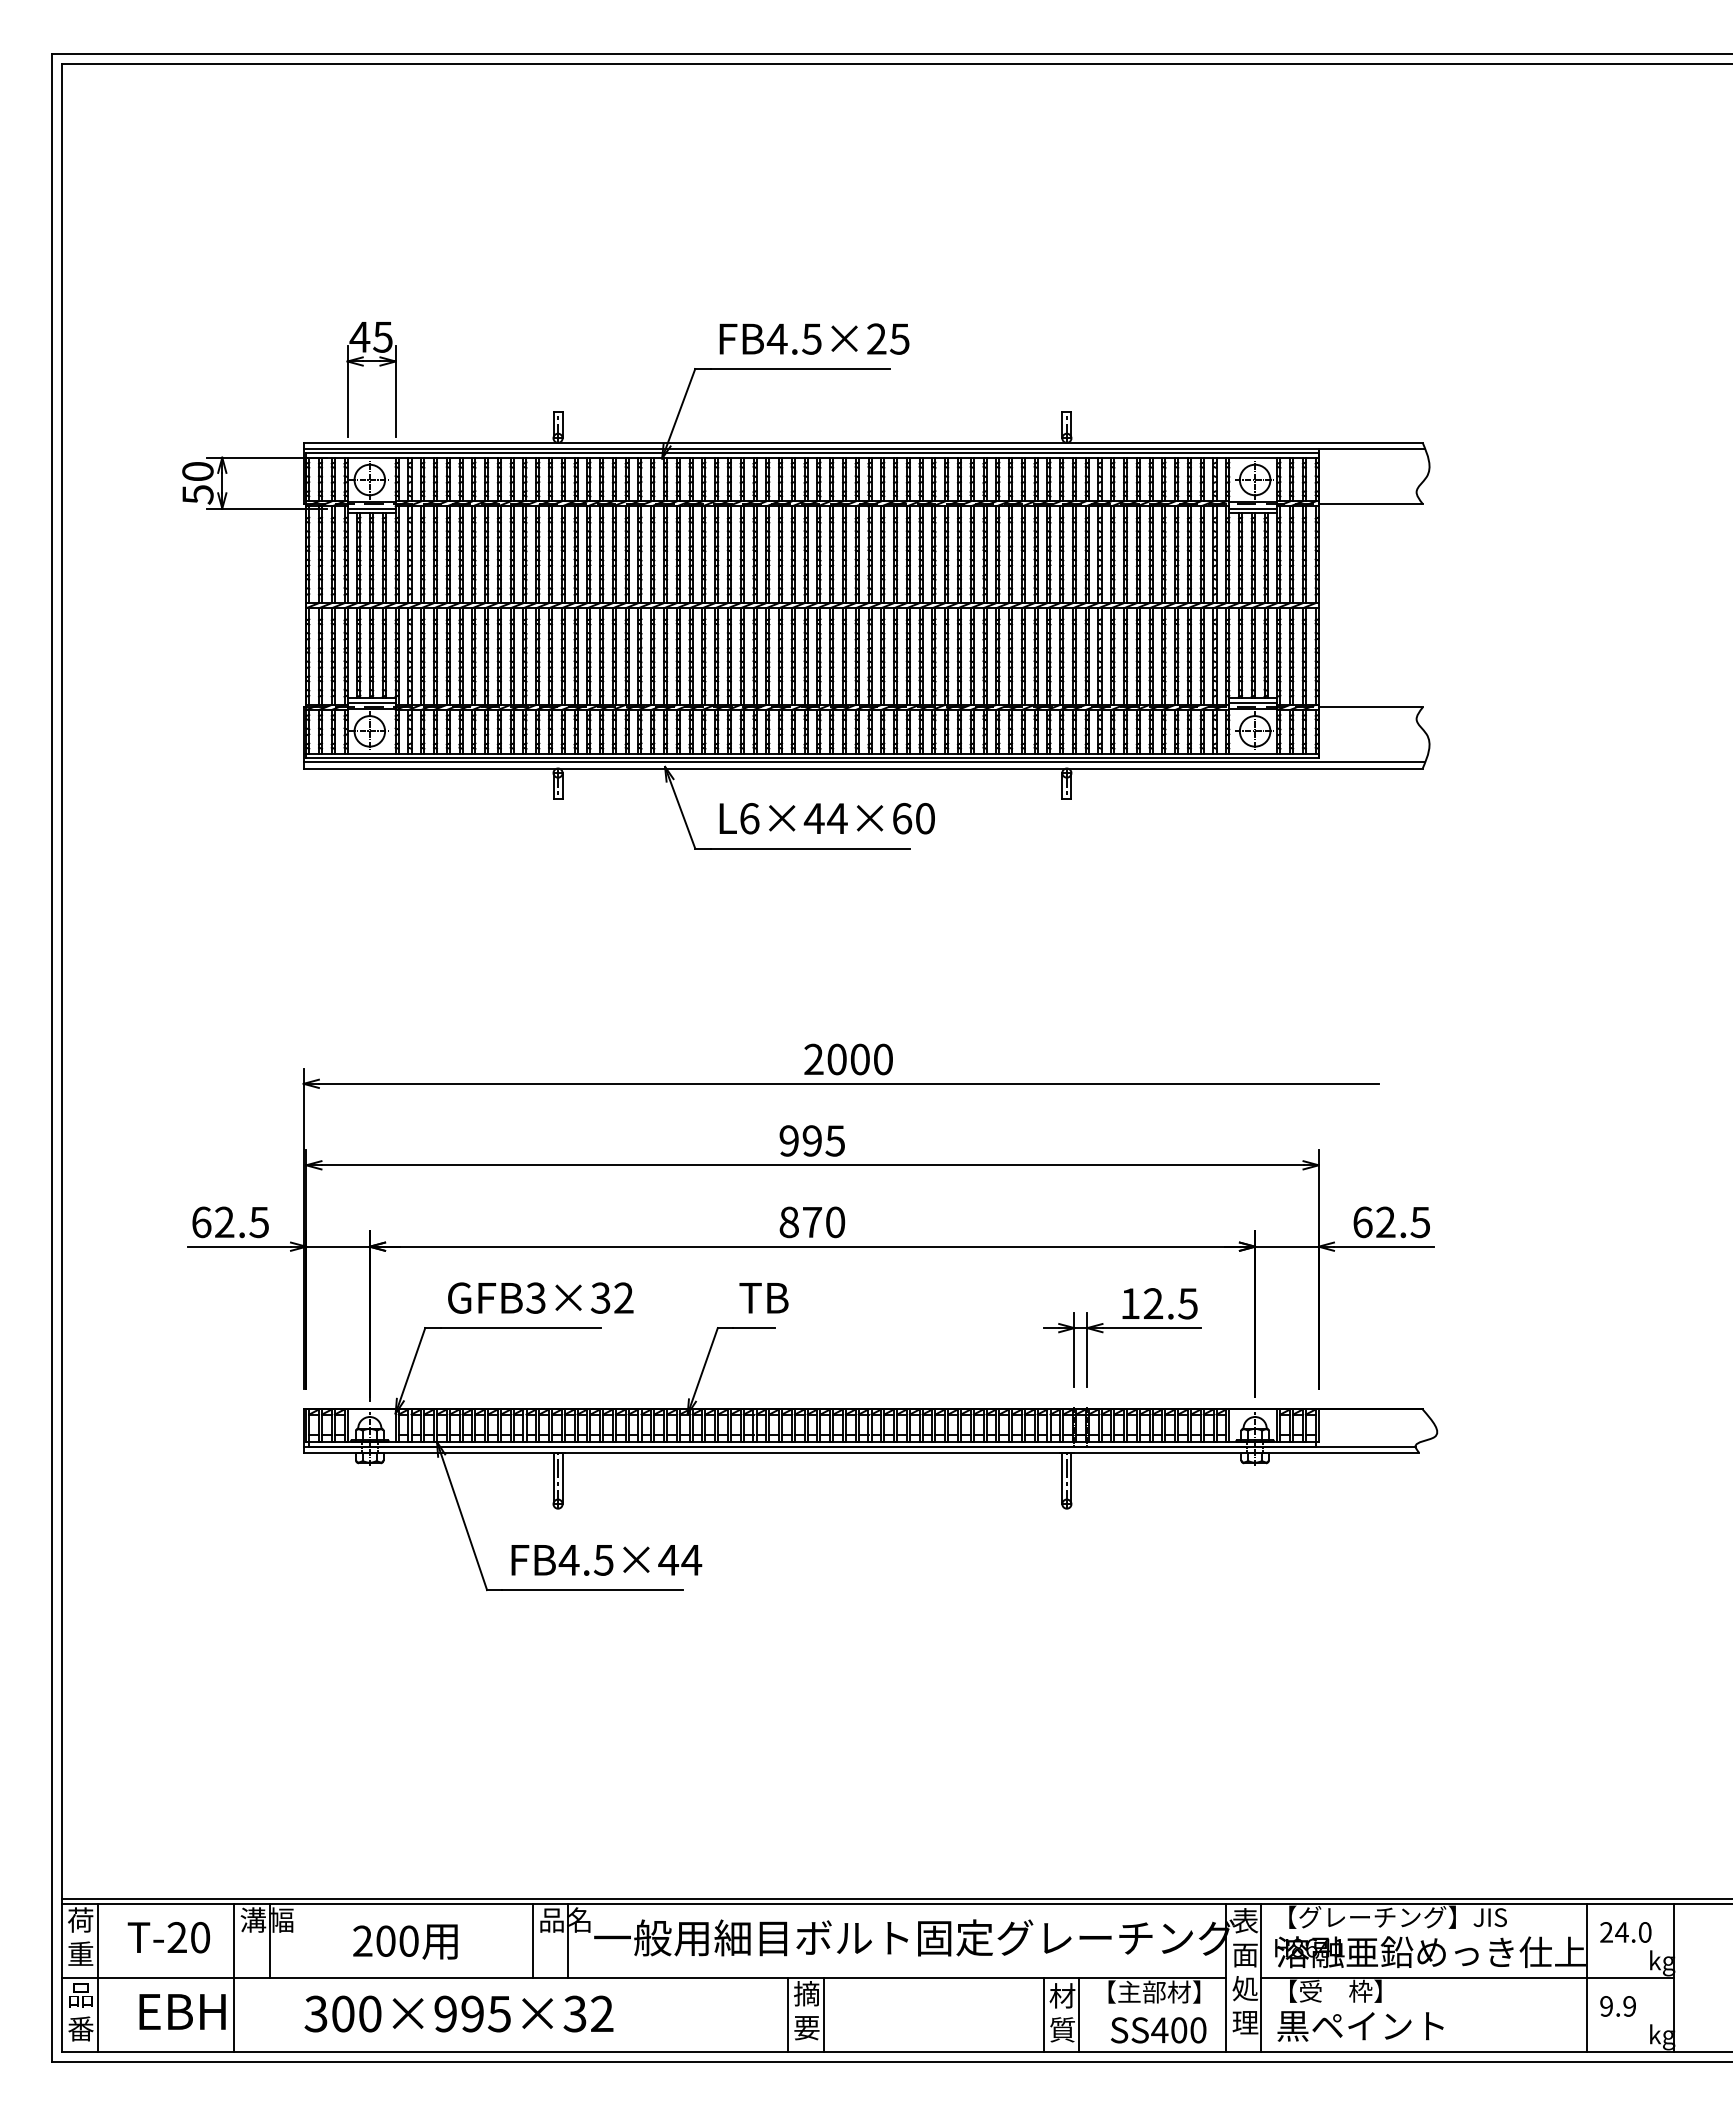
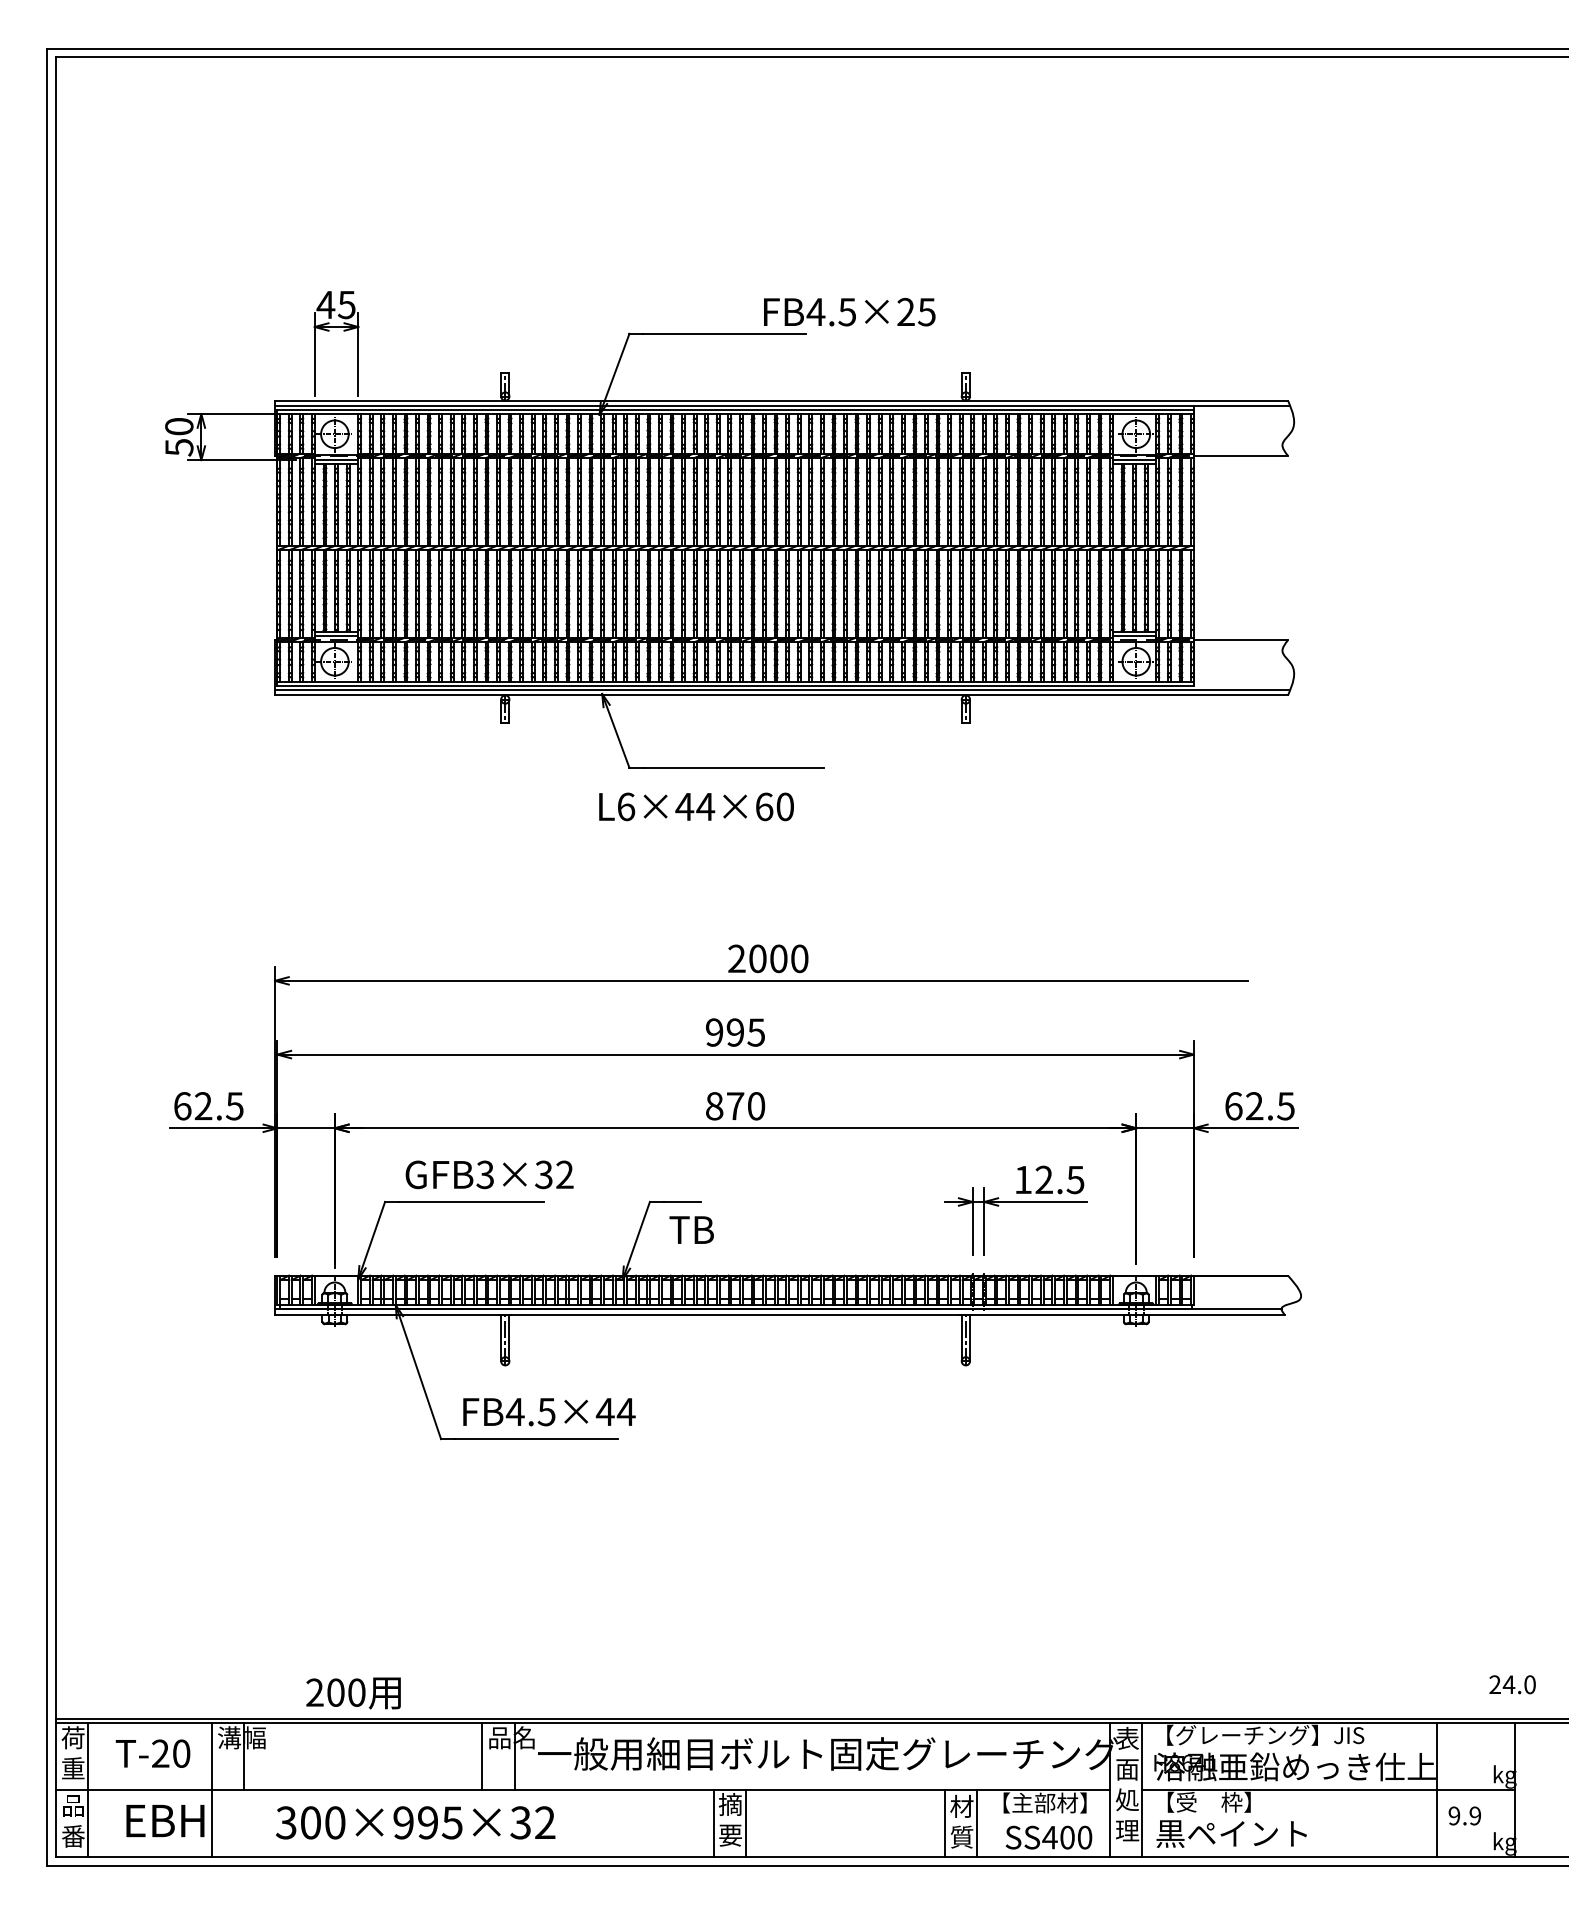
text: (814, 338) -> (849, 311), moved
text: (826, 818) -> (695, 806), moved
text: (763, 1298) -> (691, 1230), moved
text: (1625, 1932) -> (1512, 1684), moved
text: (405, 1941) -> (353, 1692), moved

